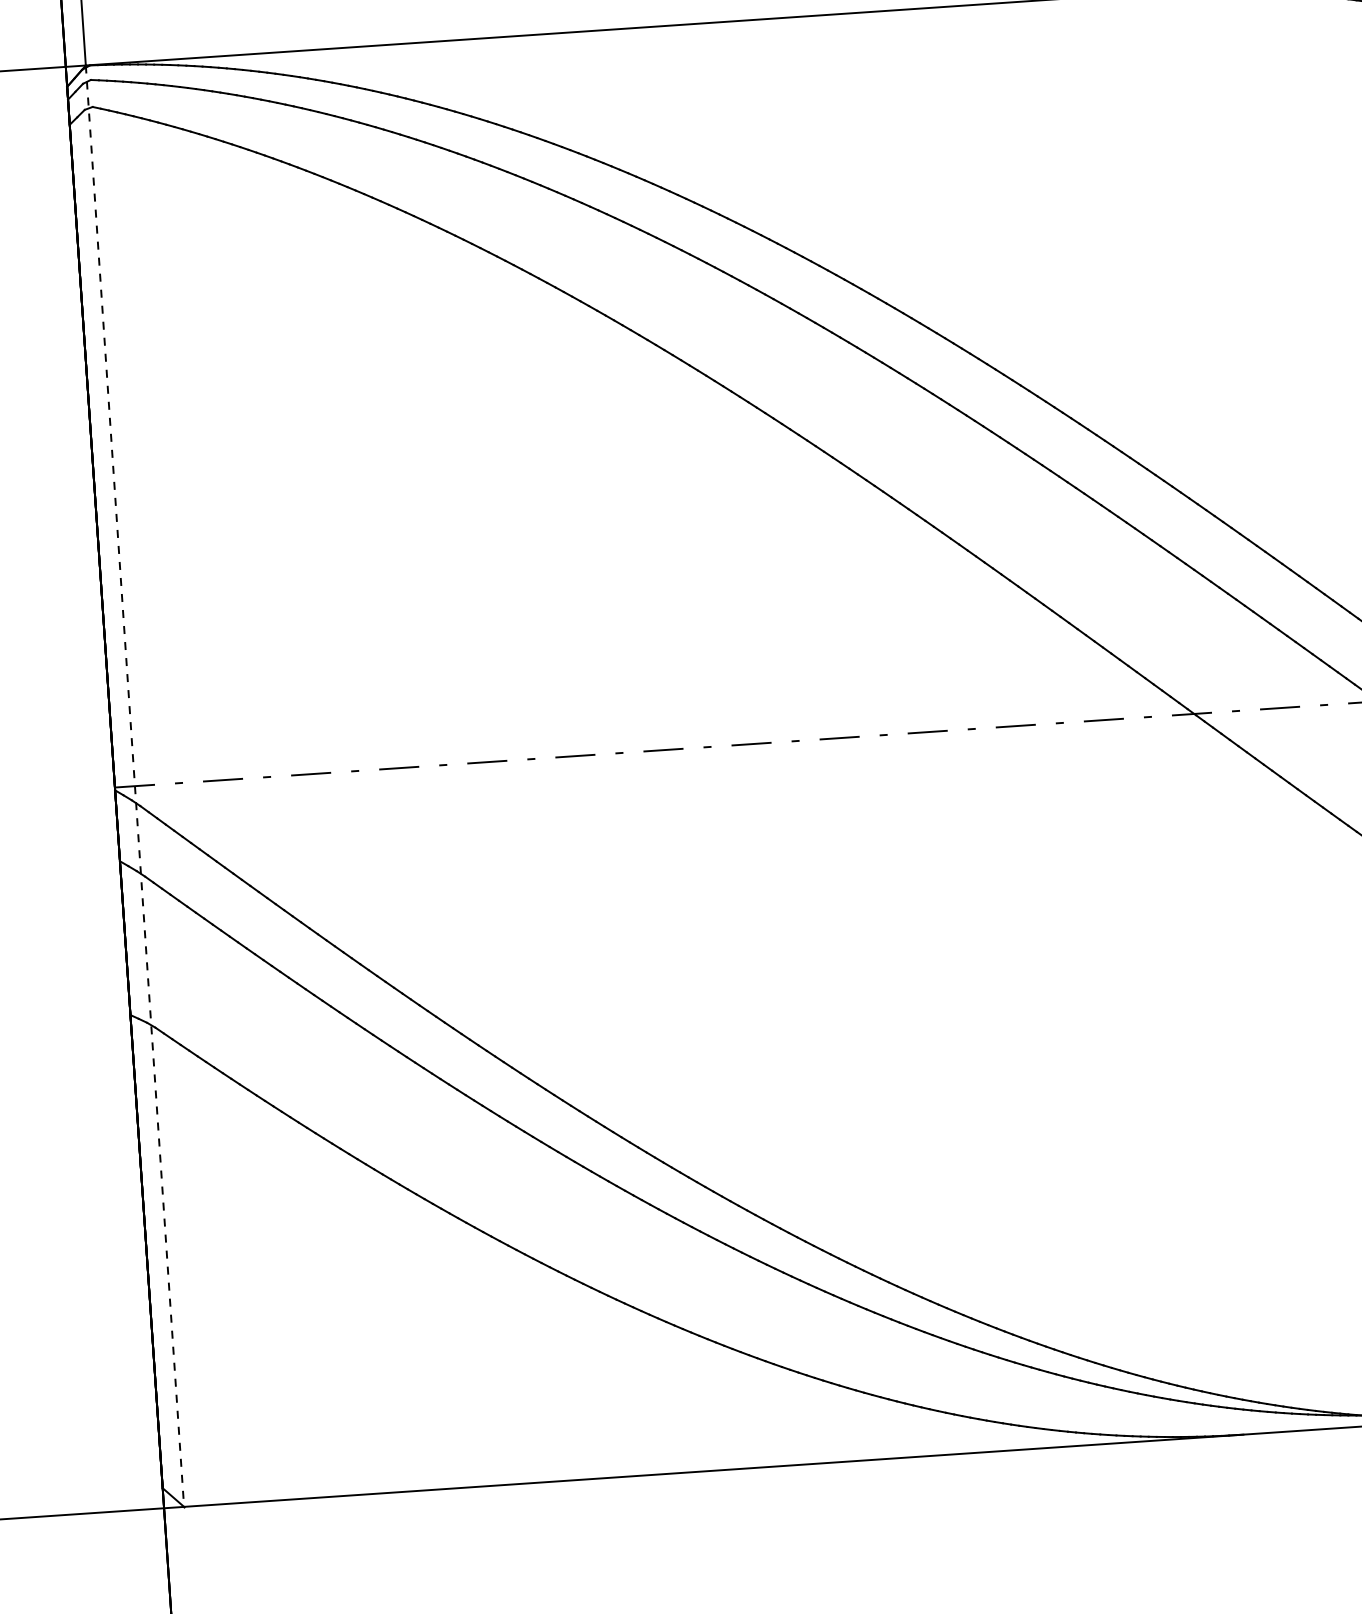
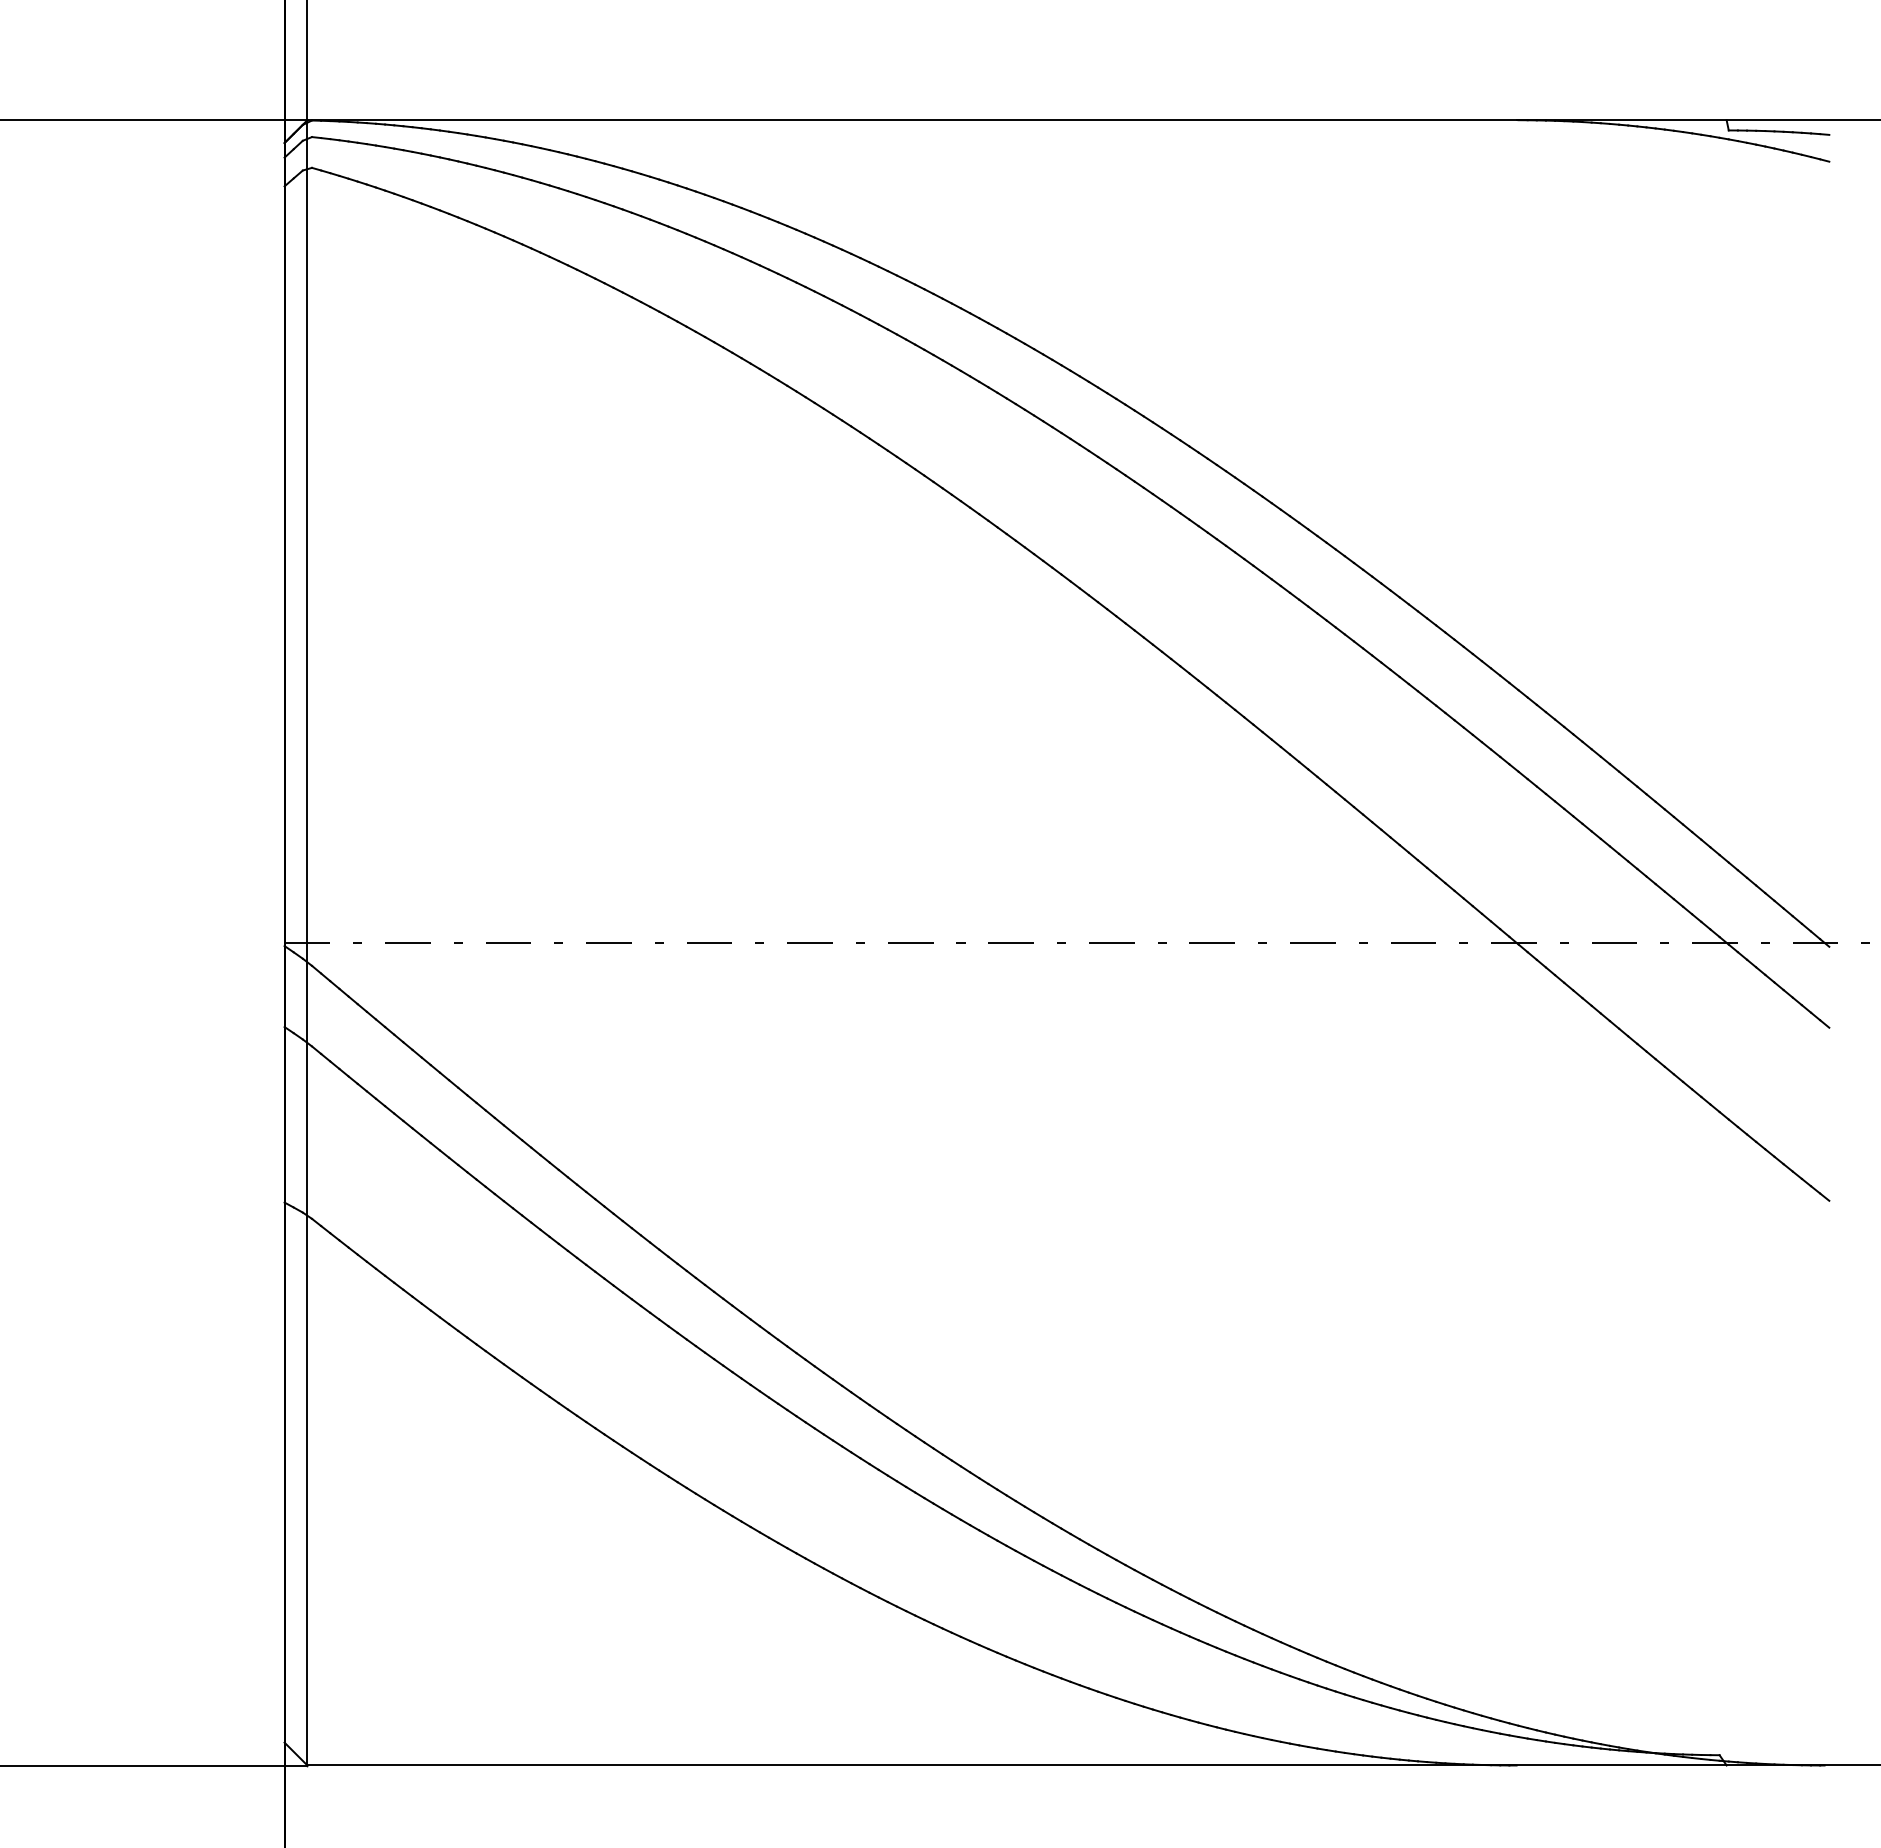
line: (135, 785) -> (307, 942), dashed -> solid

